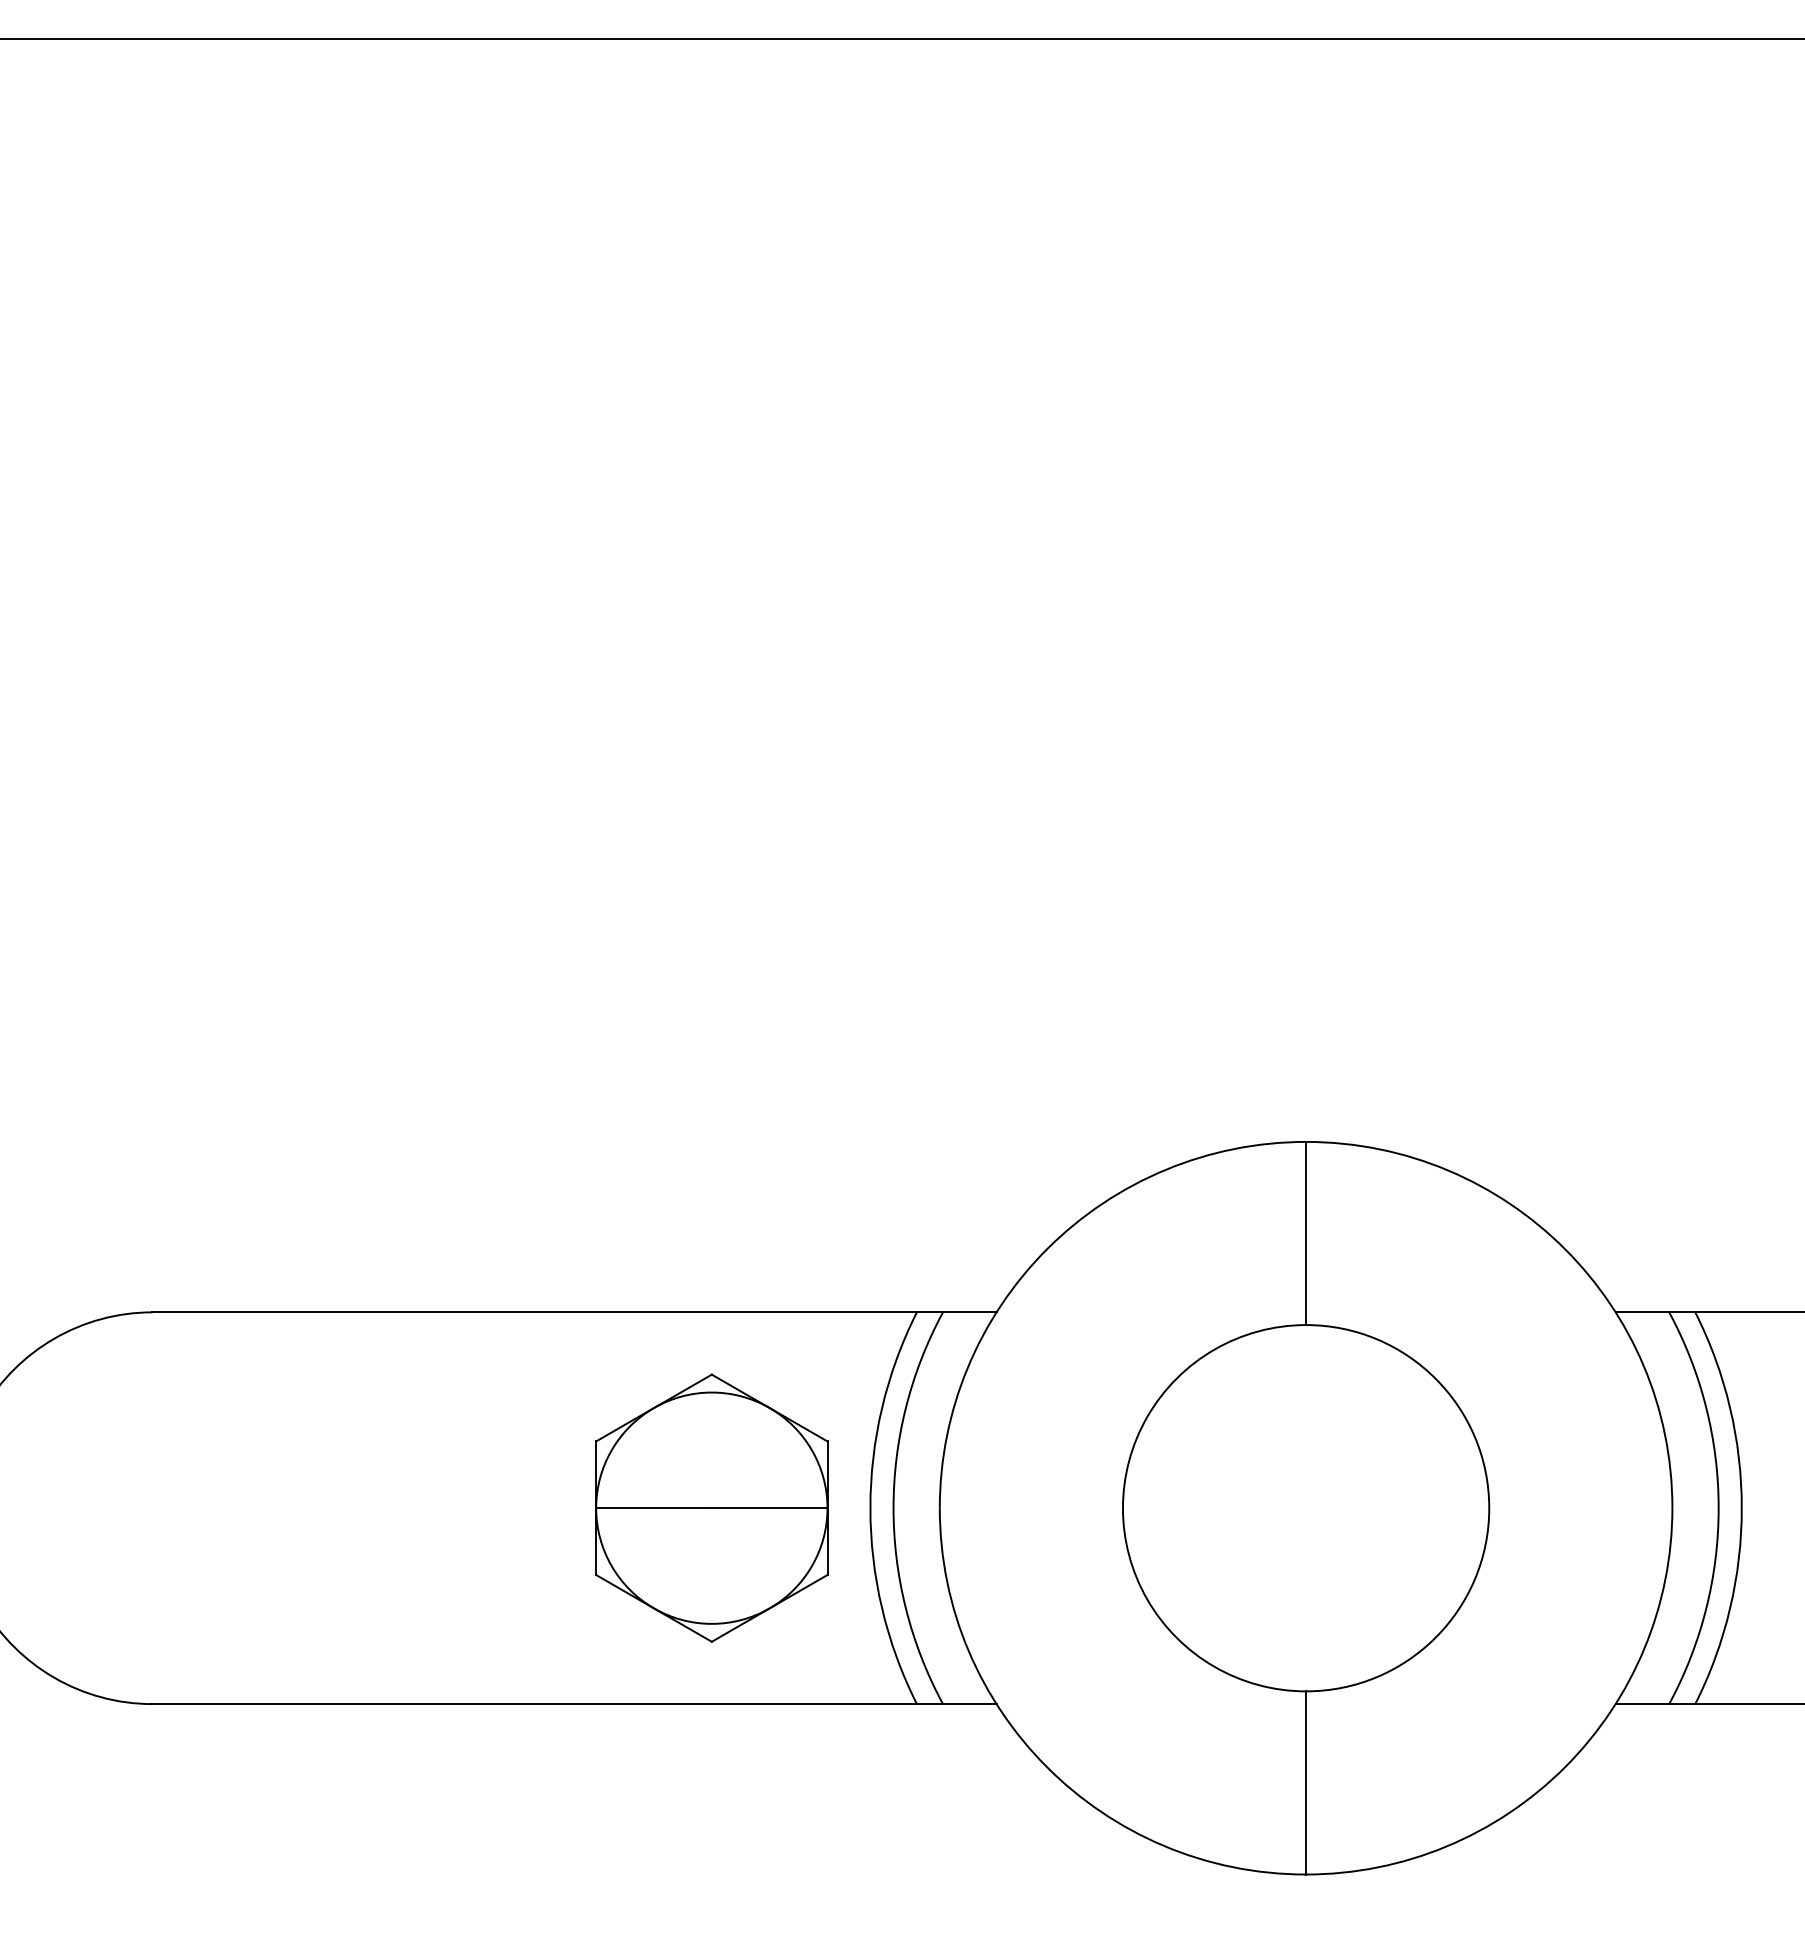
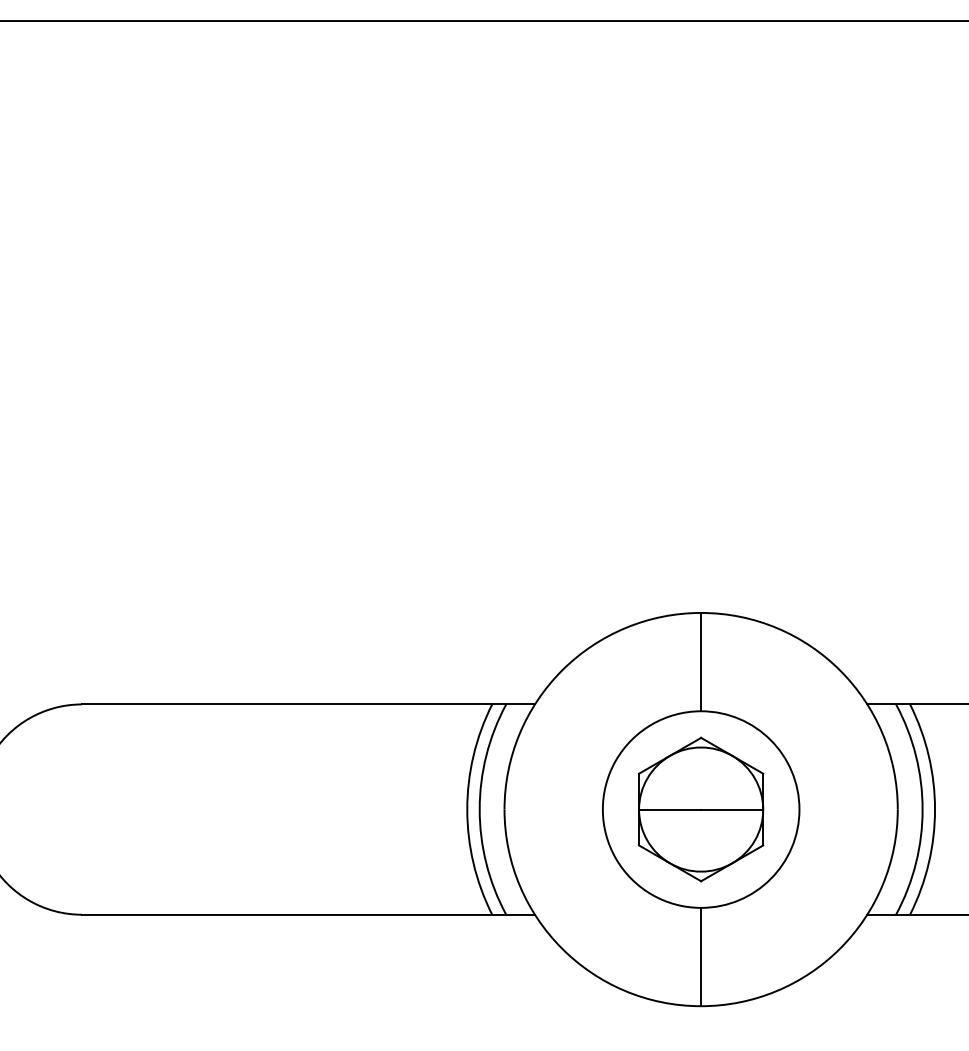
part: (712, 1508) -> (701, 809), moved

